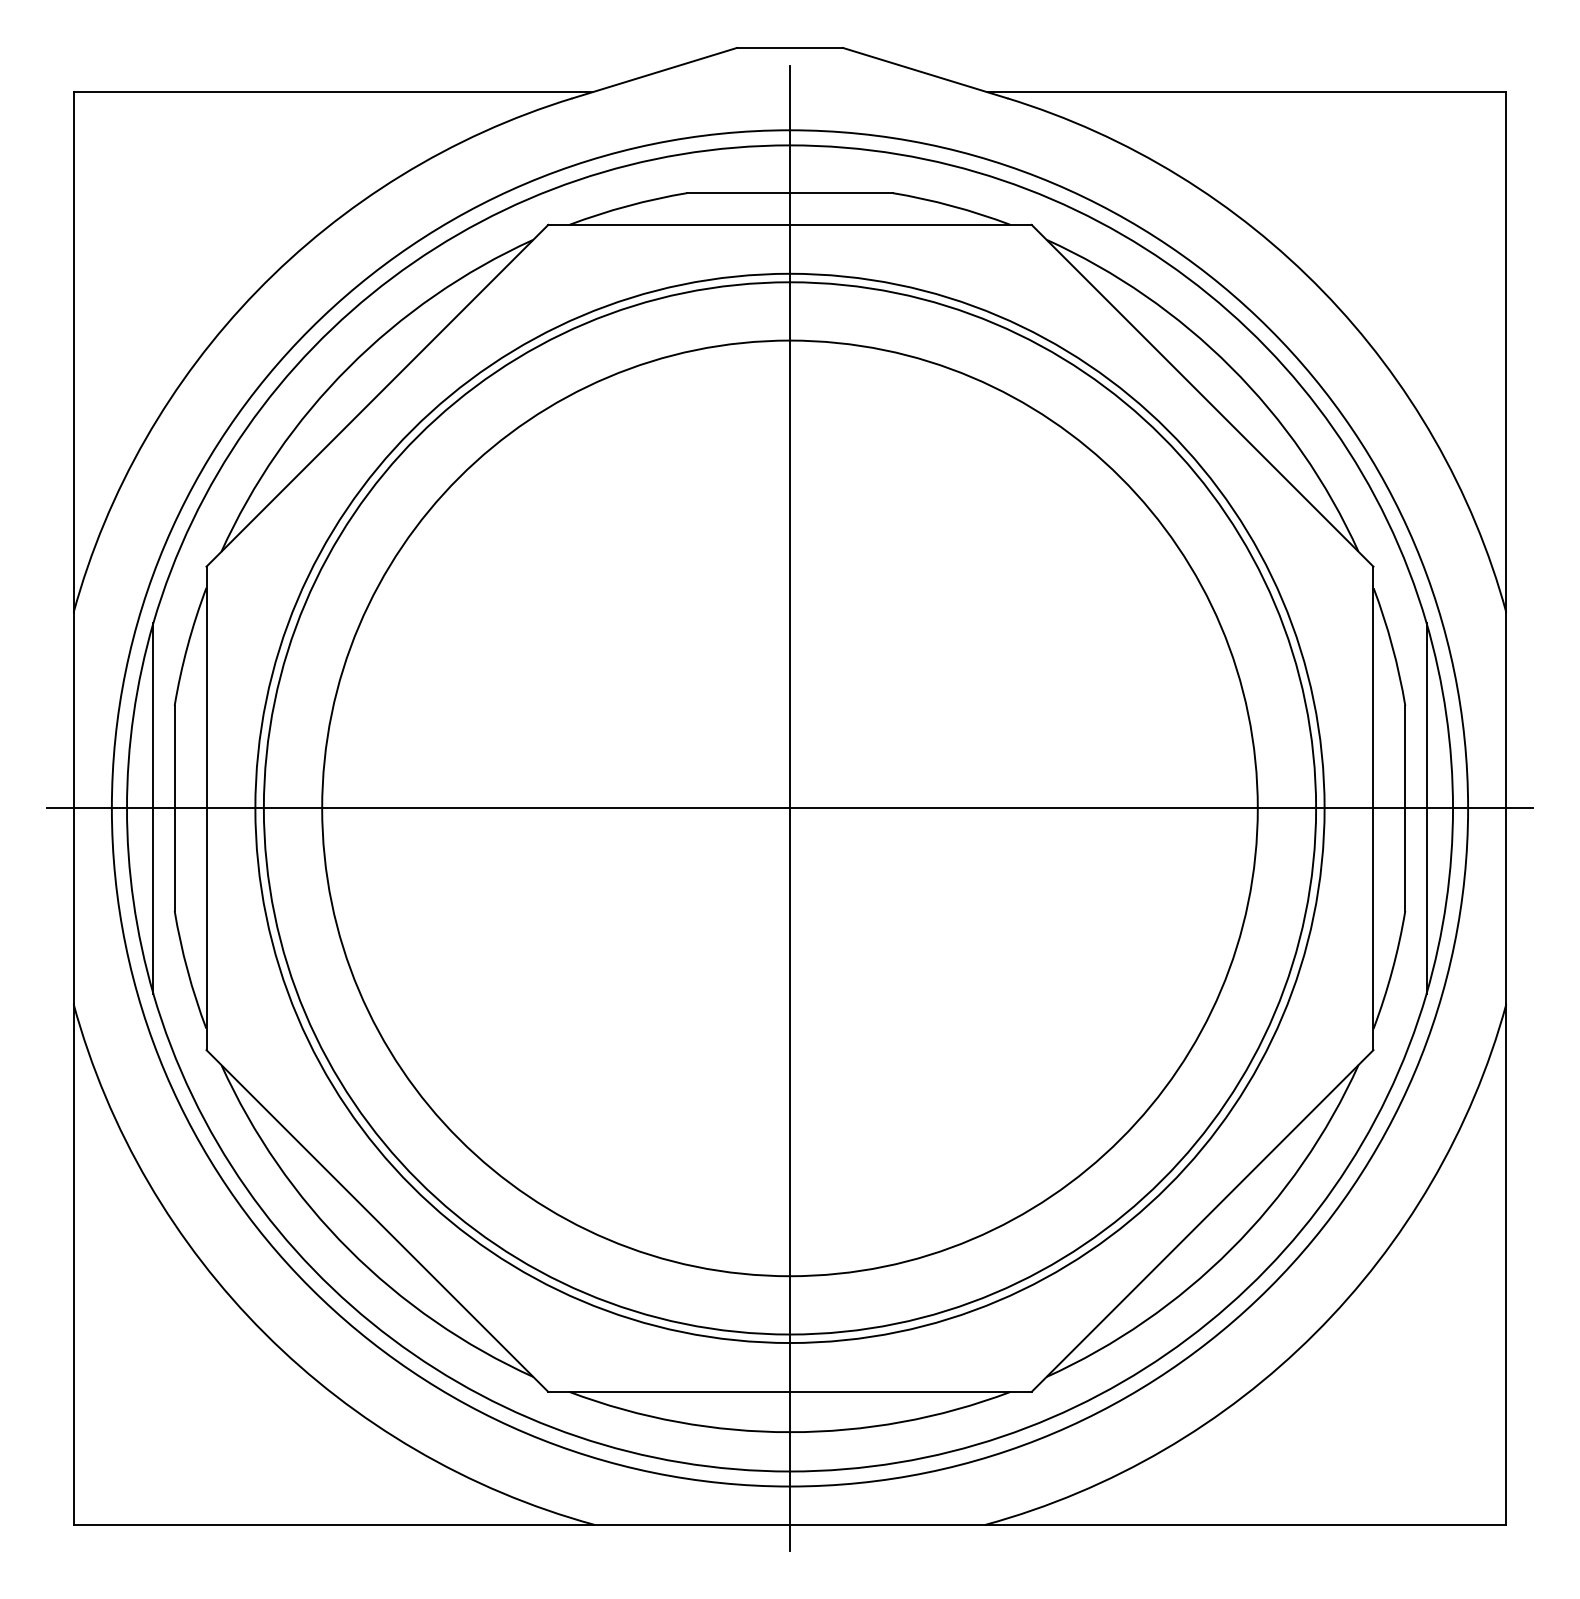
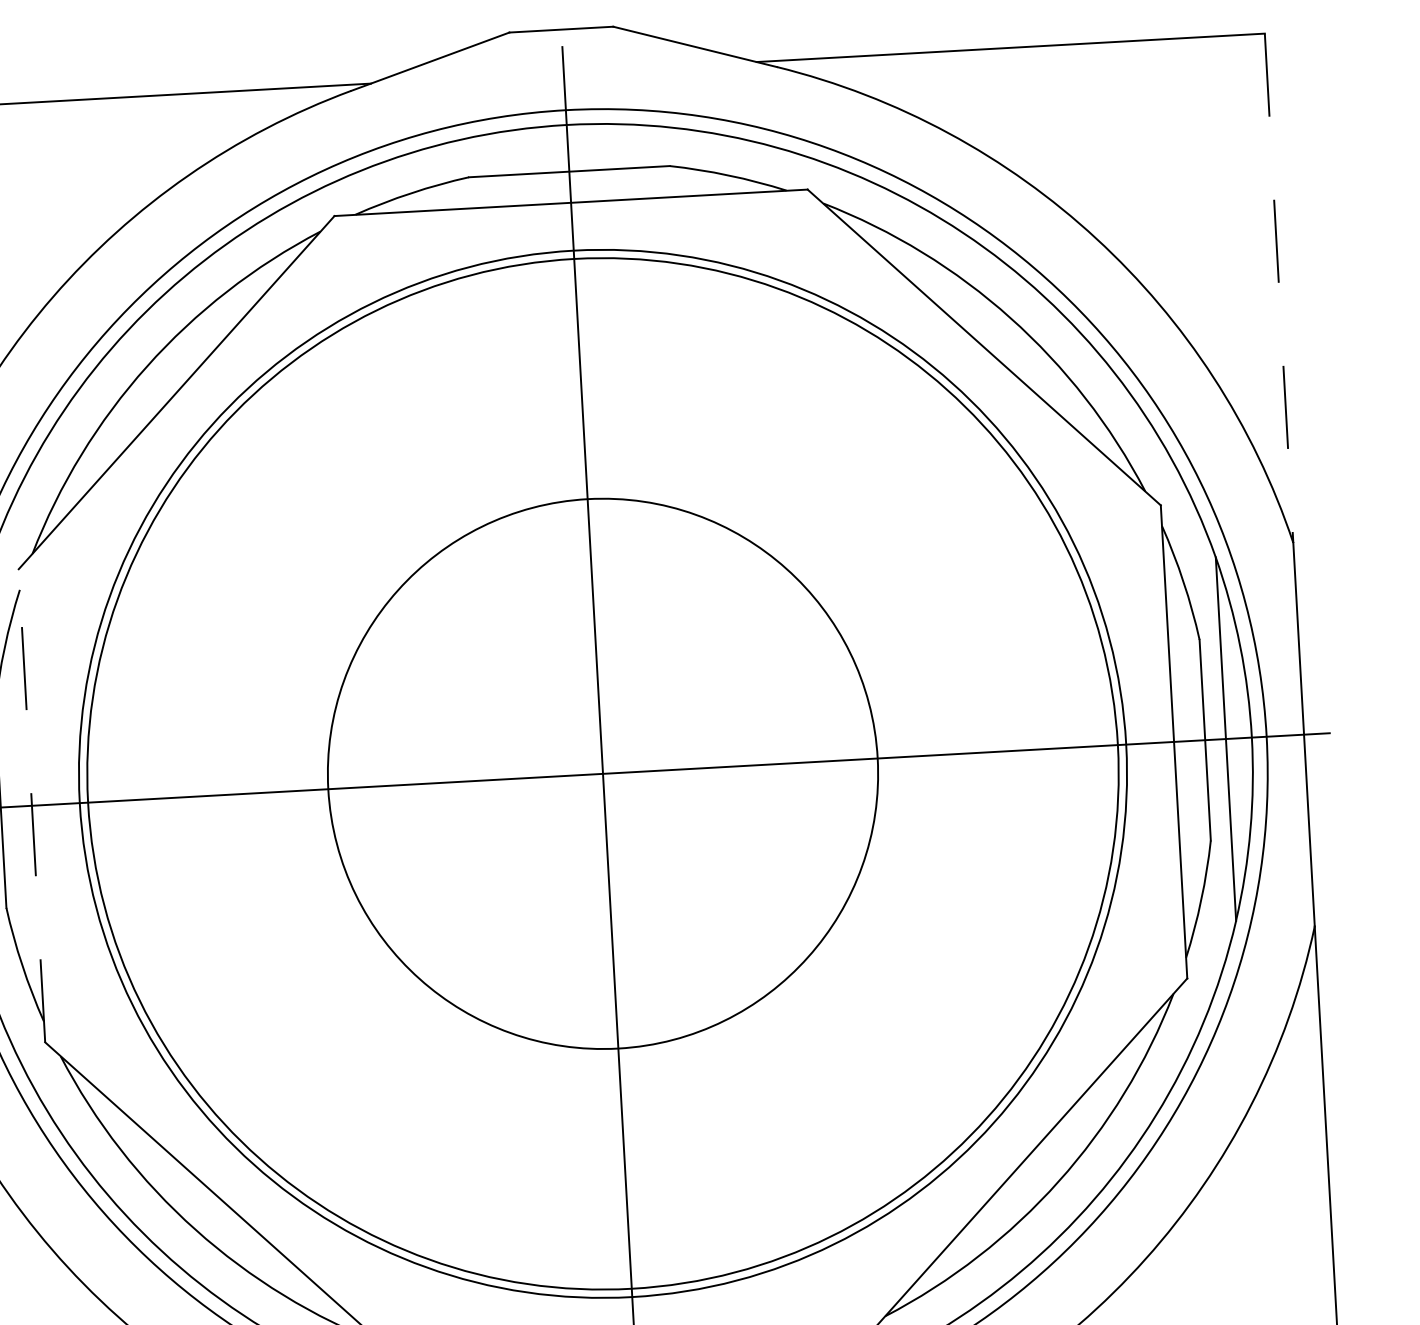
line: (1506, 352) -> (1279, 288), solid -> dashed
line: (206, 808) -> (31, 805), solid -> dashed
circle: (789, 808) -> (602, 773), size x0.6

